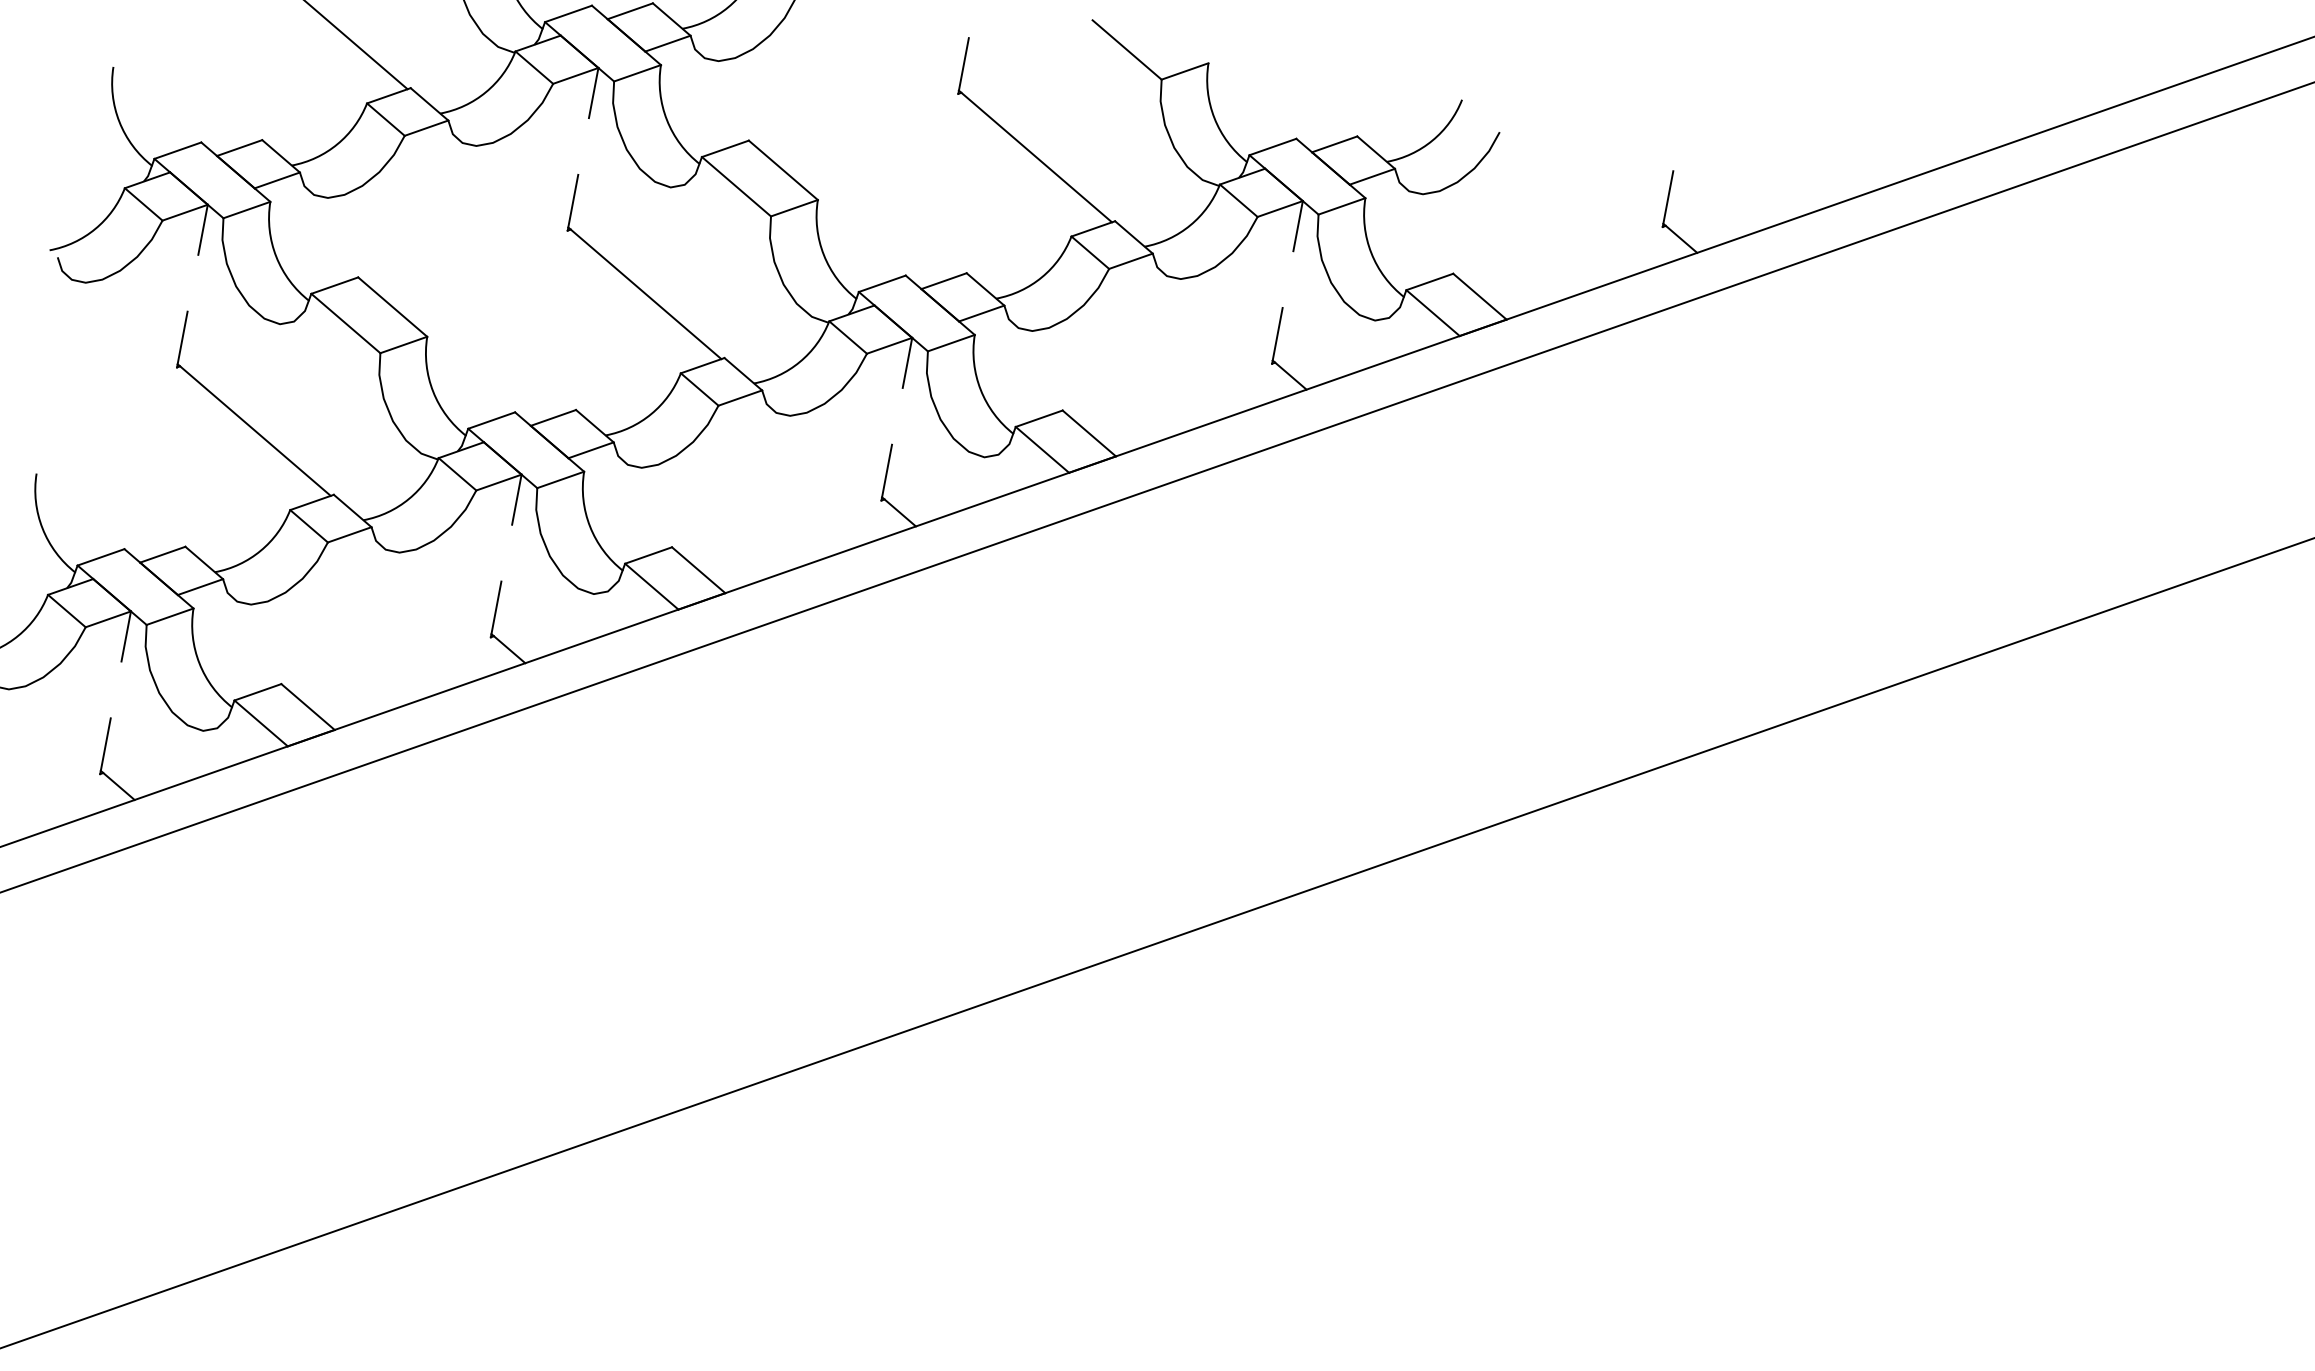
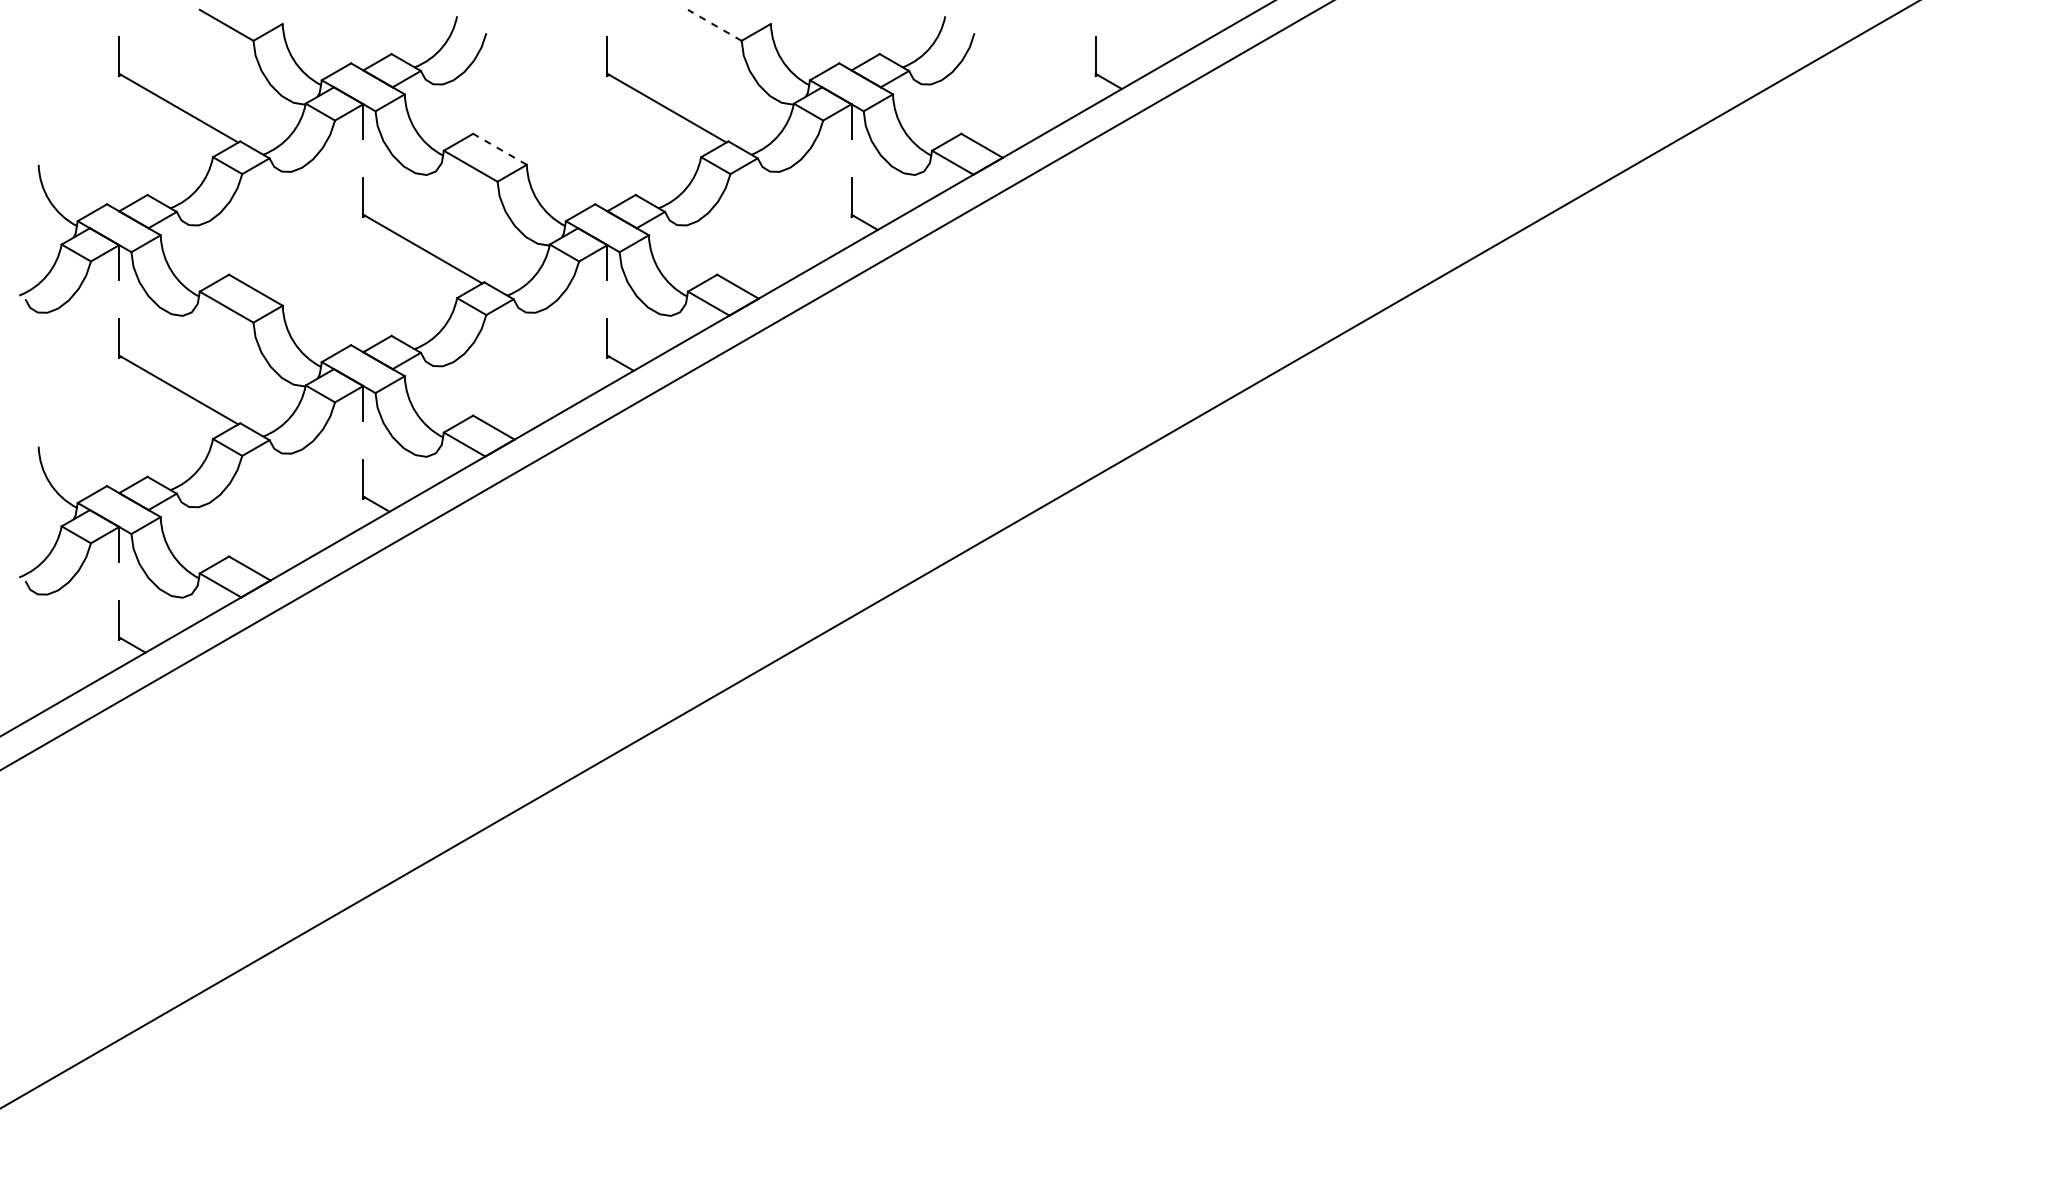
line: (1126, 50) -> (714, 25), solid -> dashed
line: (782, 170) -> (499, 149), solid -> dashed

